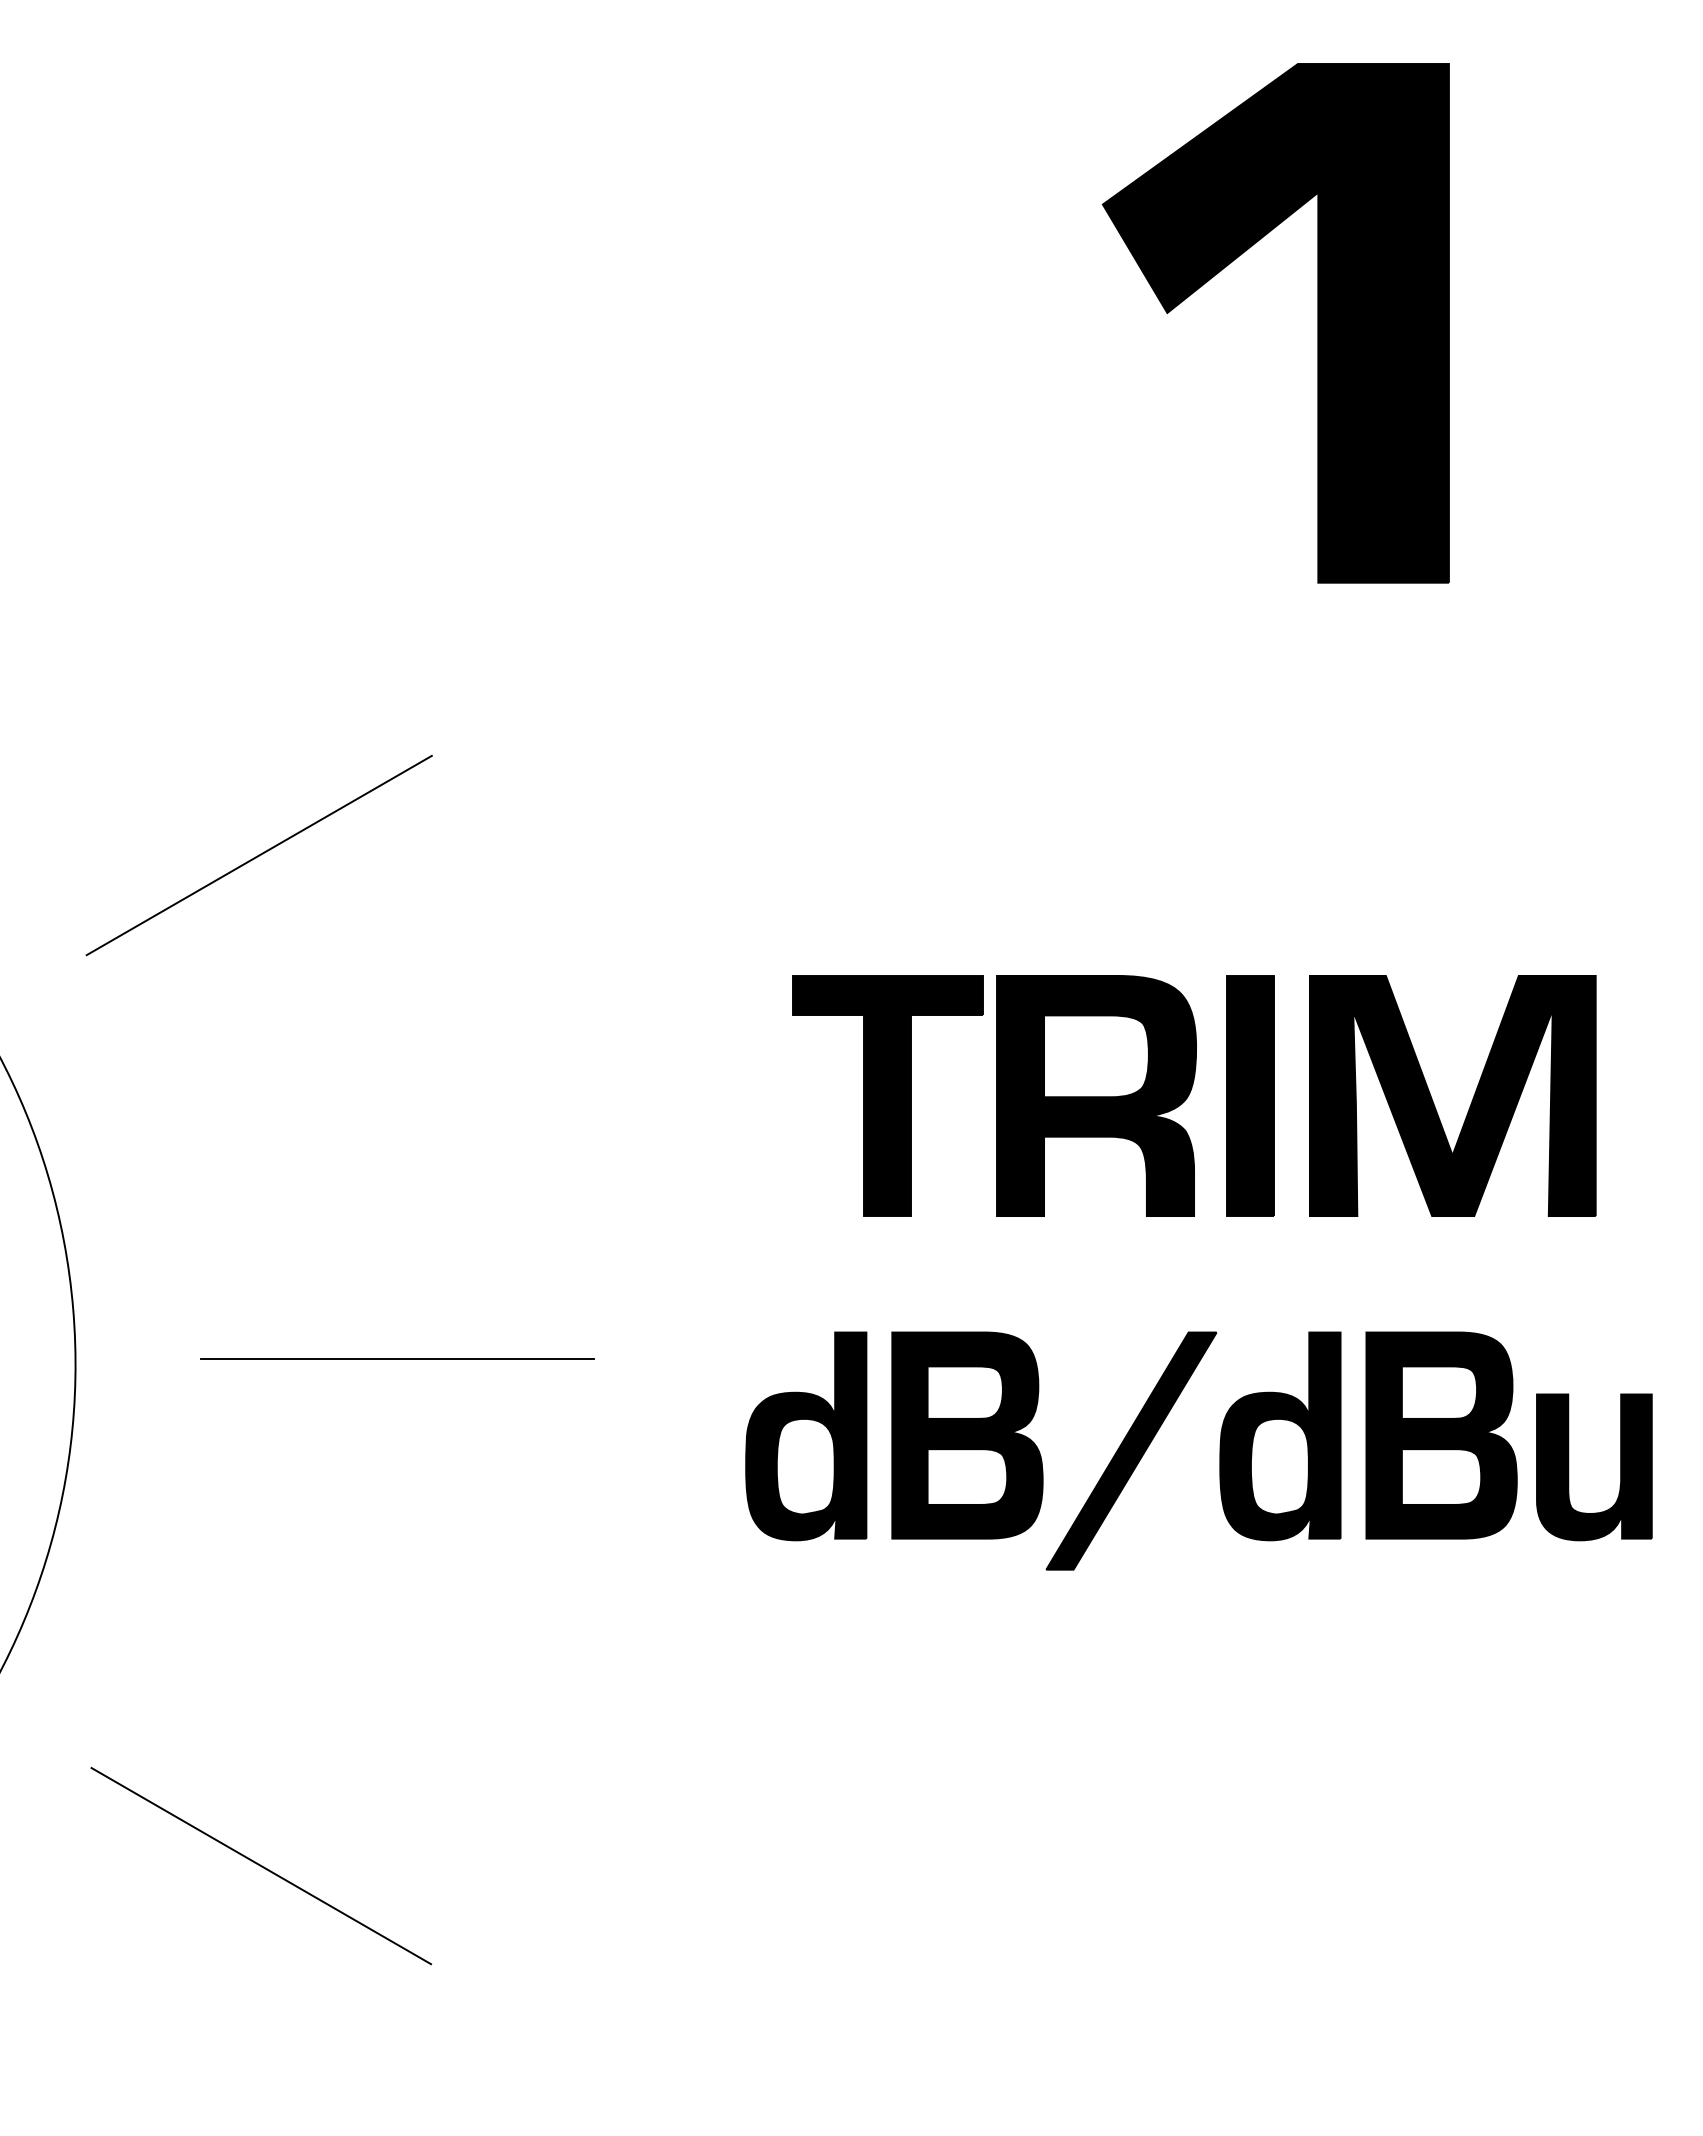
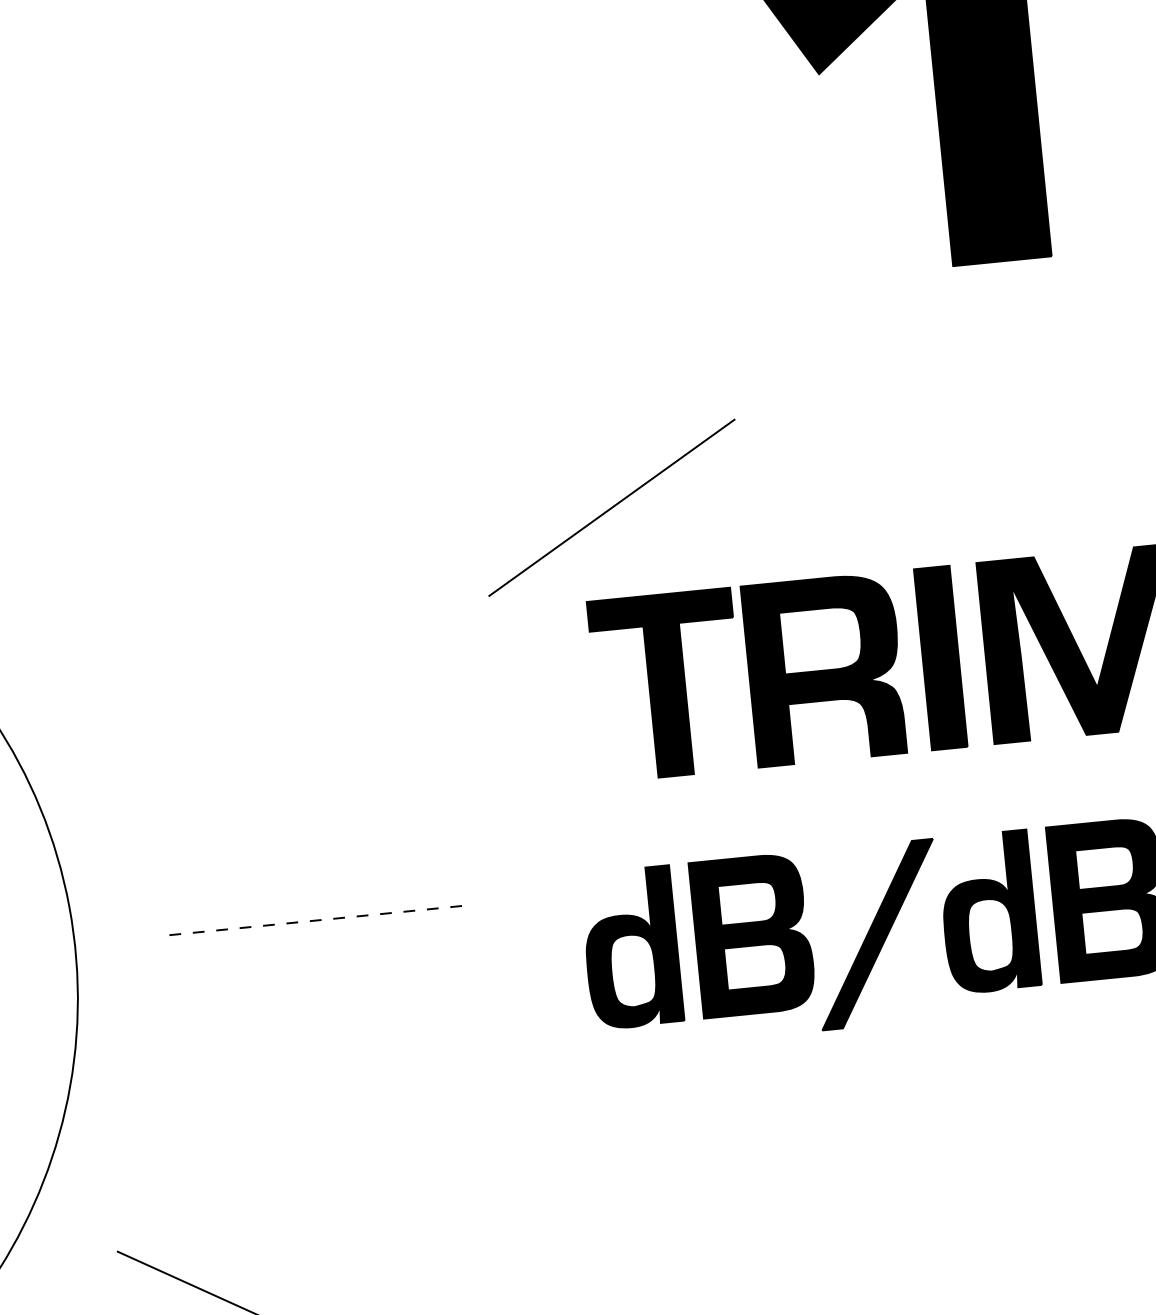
line: (258, 855) -> (611, 507), moved
line: (397, 1358) -> (317, 920), solid -> dashed

